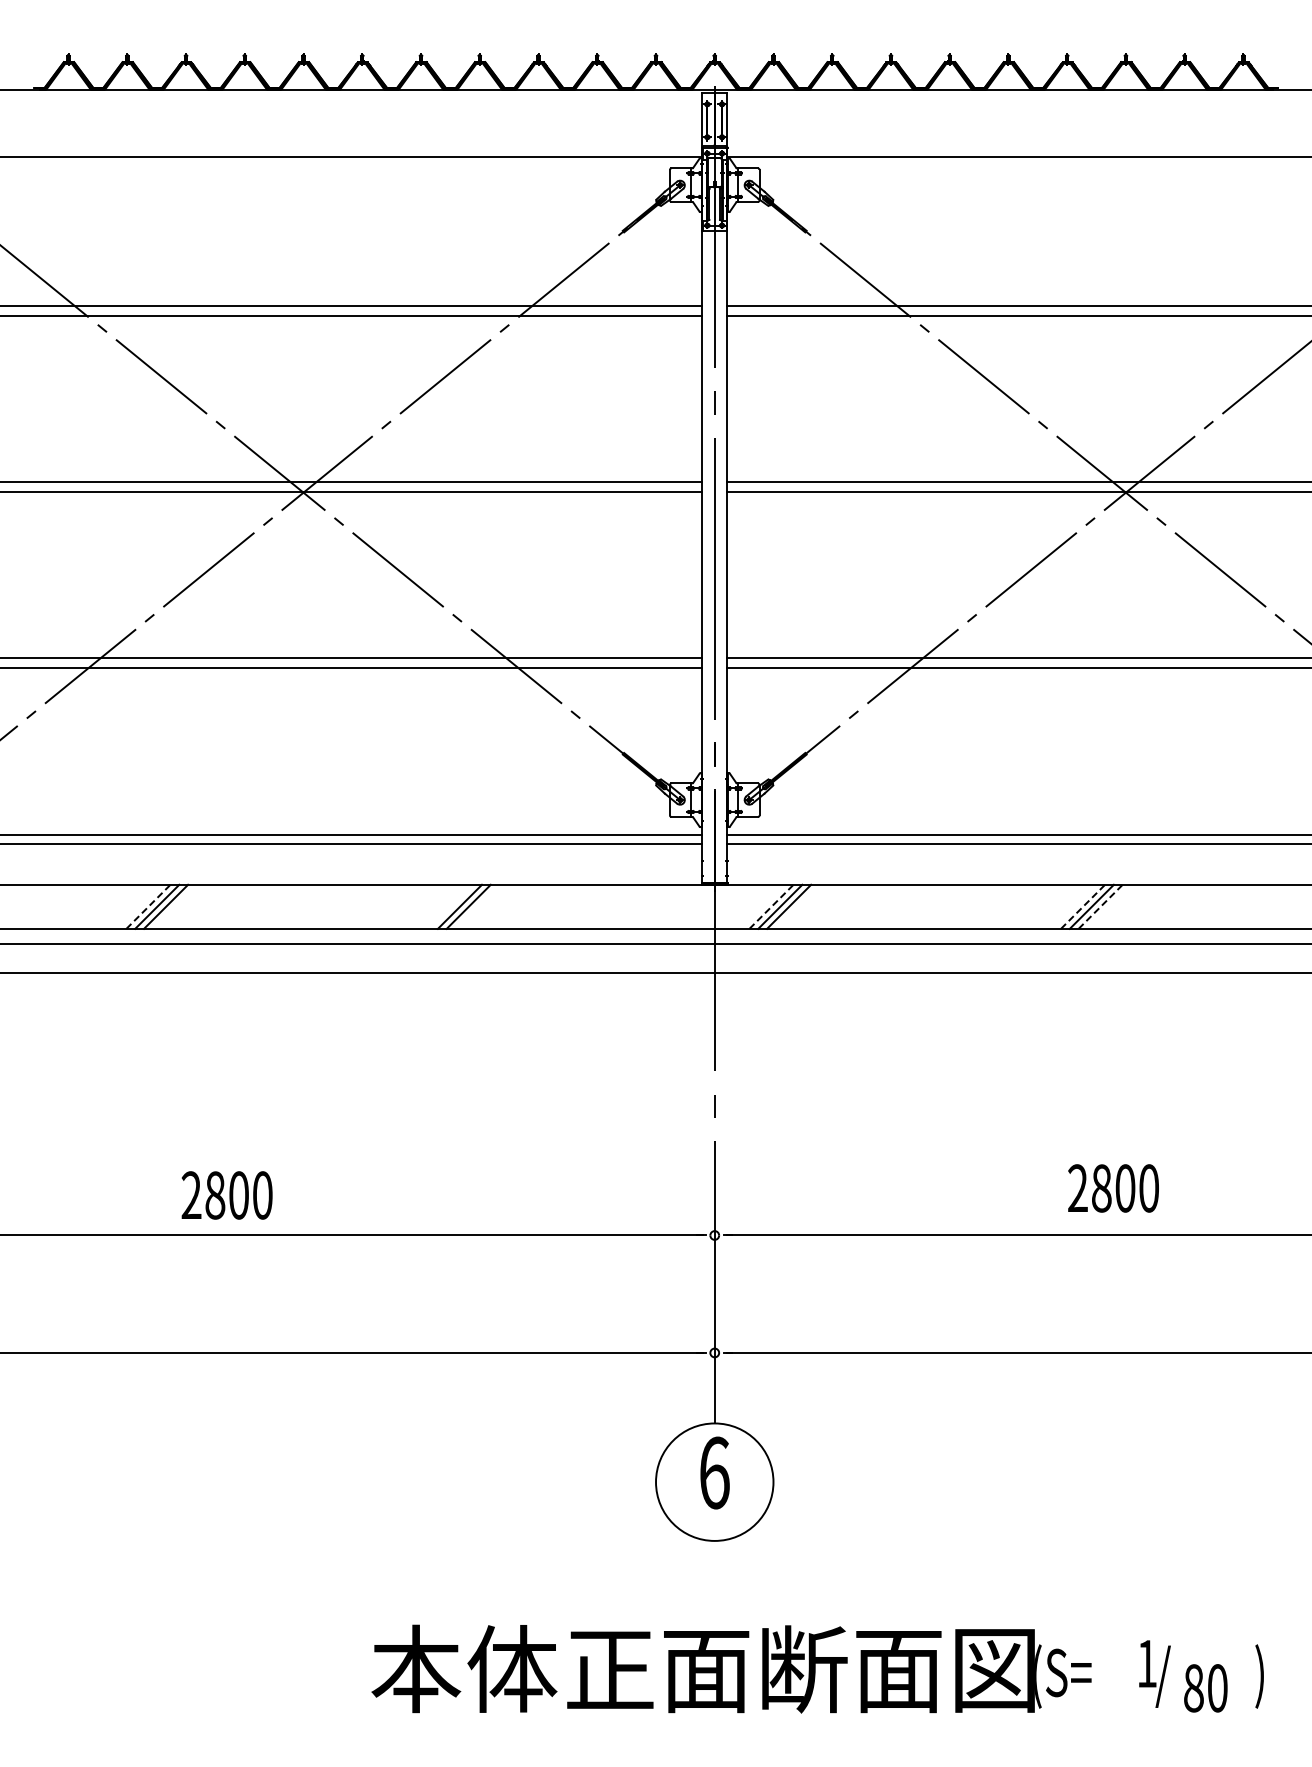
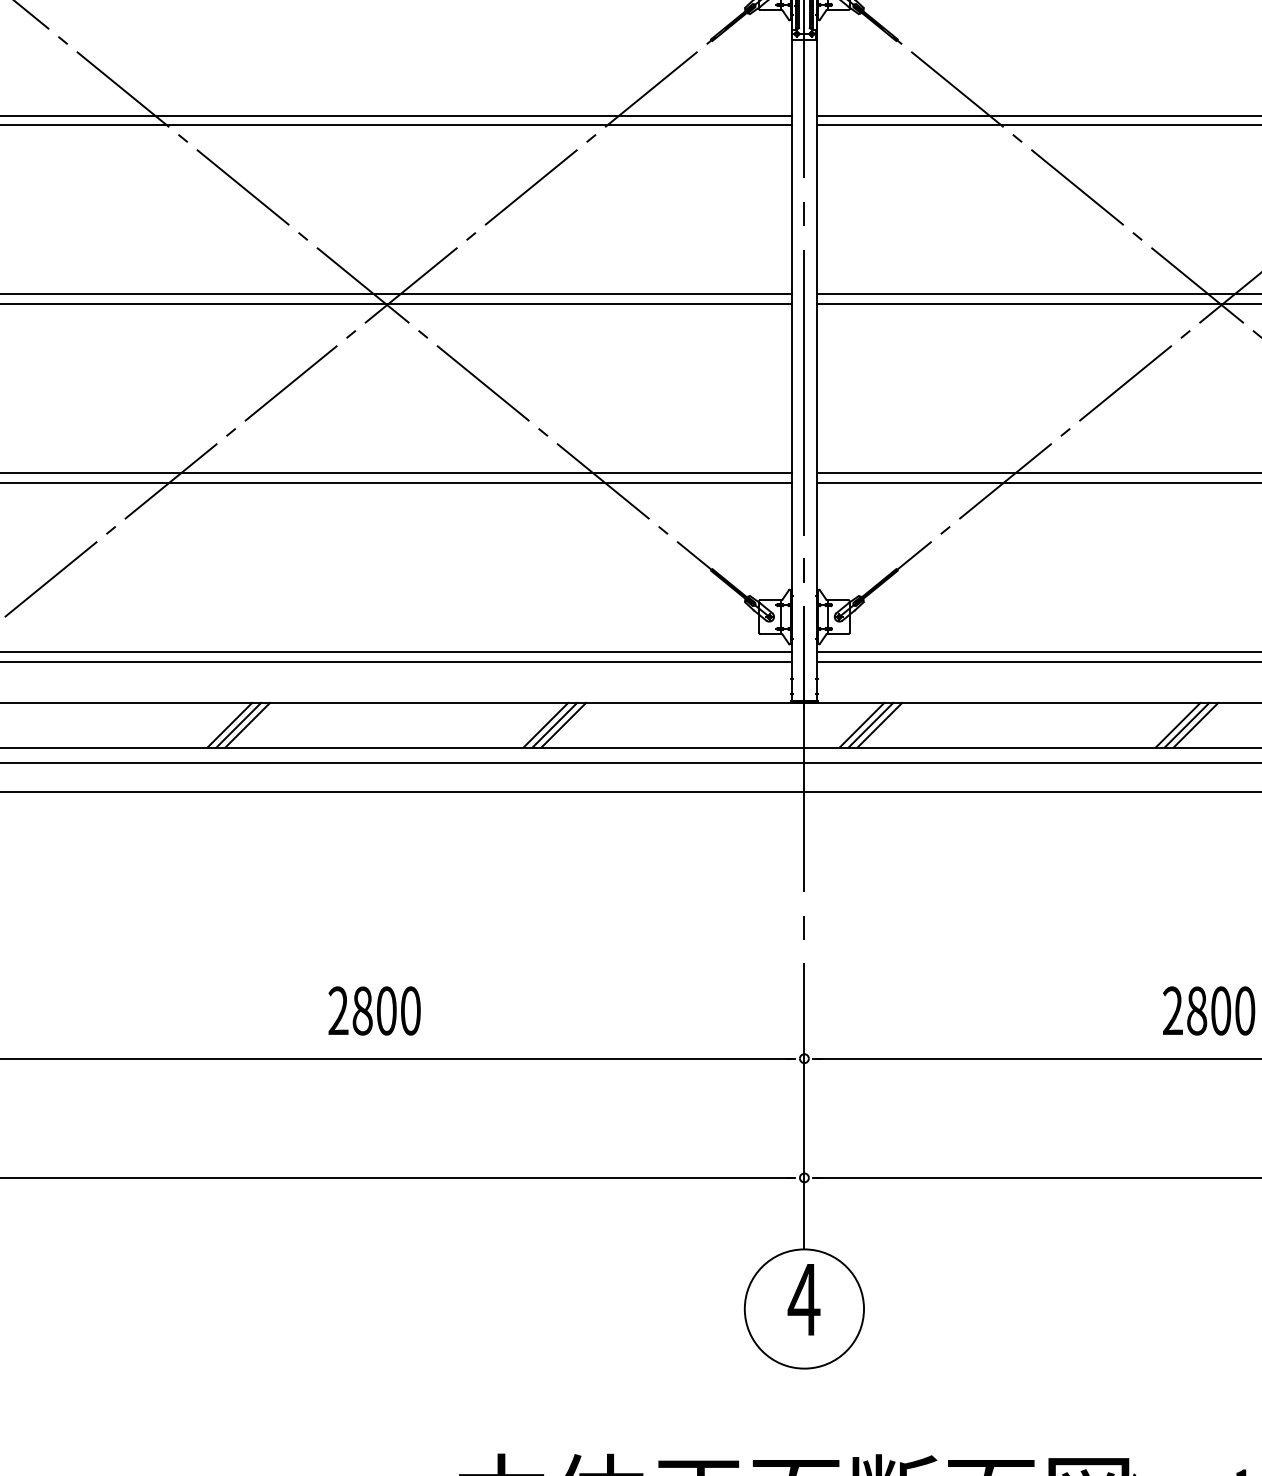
line: (148, 906) -> (229, 724), dashed -> solid
line: (477, 906) -> (563, 724), added
line: (771, 906) -> (861, 724), dashed -> solid
line: (1083, 906) -> (1178, 724), dashed -> solid
line: (1101, 906) -> (1196, 724), dashed -> solid
text: (226, 1195) -> (373, 1011), moved
text: (714, 1472) -> (804, 1299), 6 -> 4

